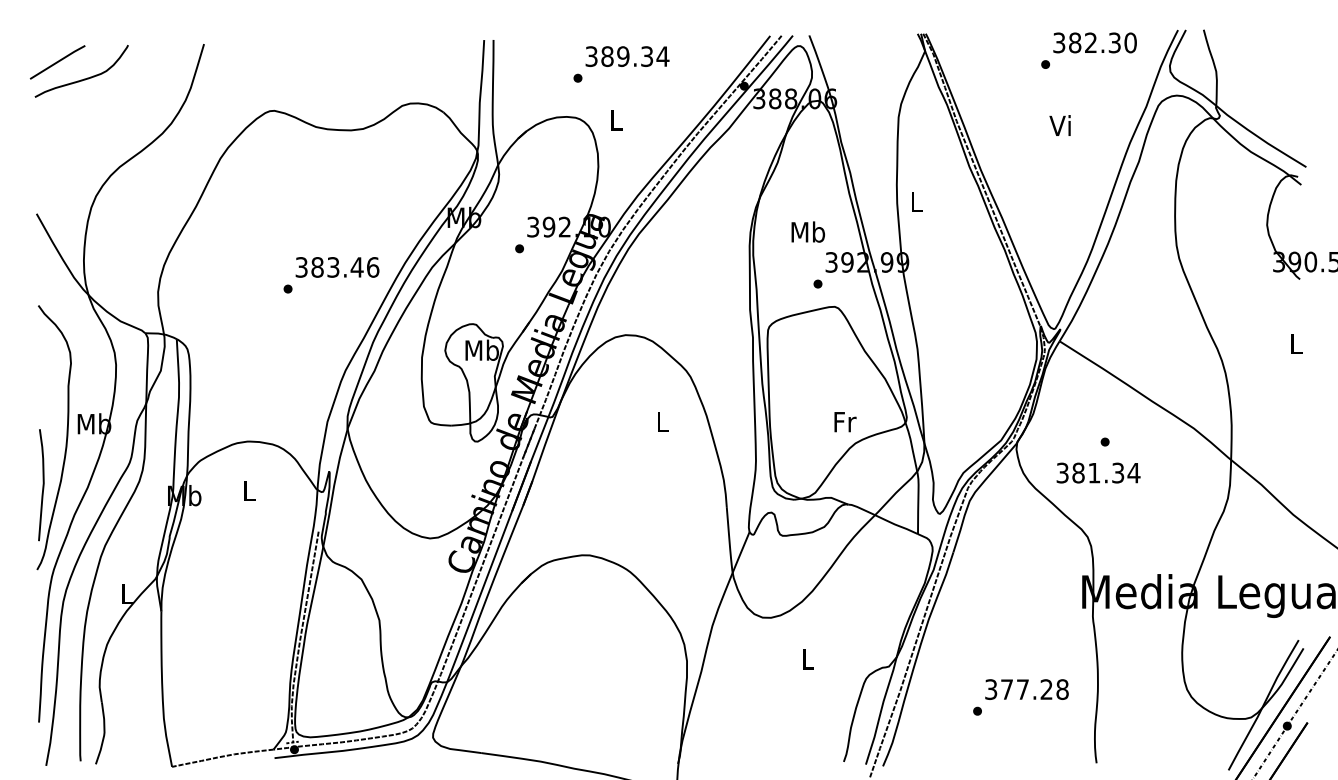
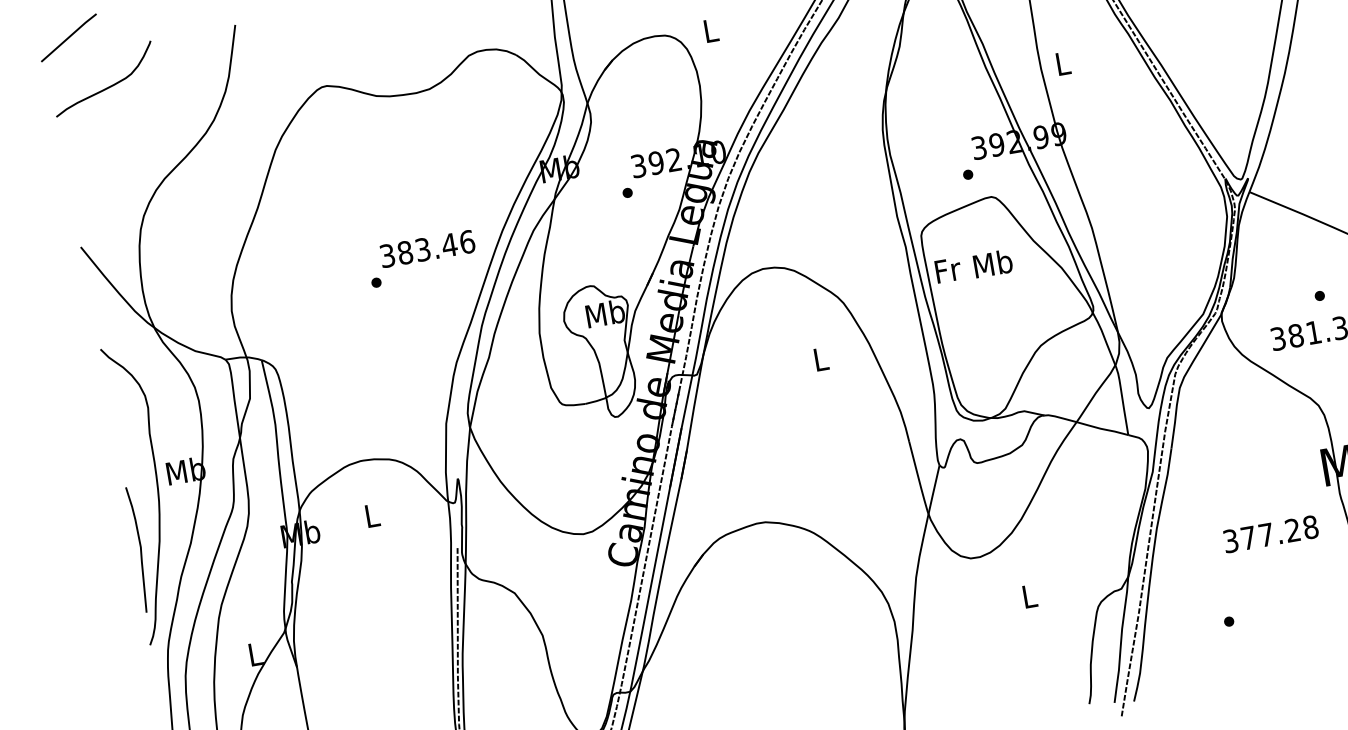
line: (57, 62) -> (68, 38), moved
text: (807, 231) -> (992, 263), moved
text: (845, 422) -> (948, 270), moved
text: (1026, 689) -> (1270, 534), moved

